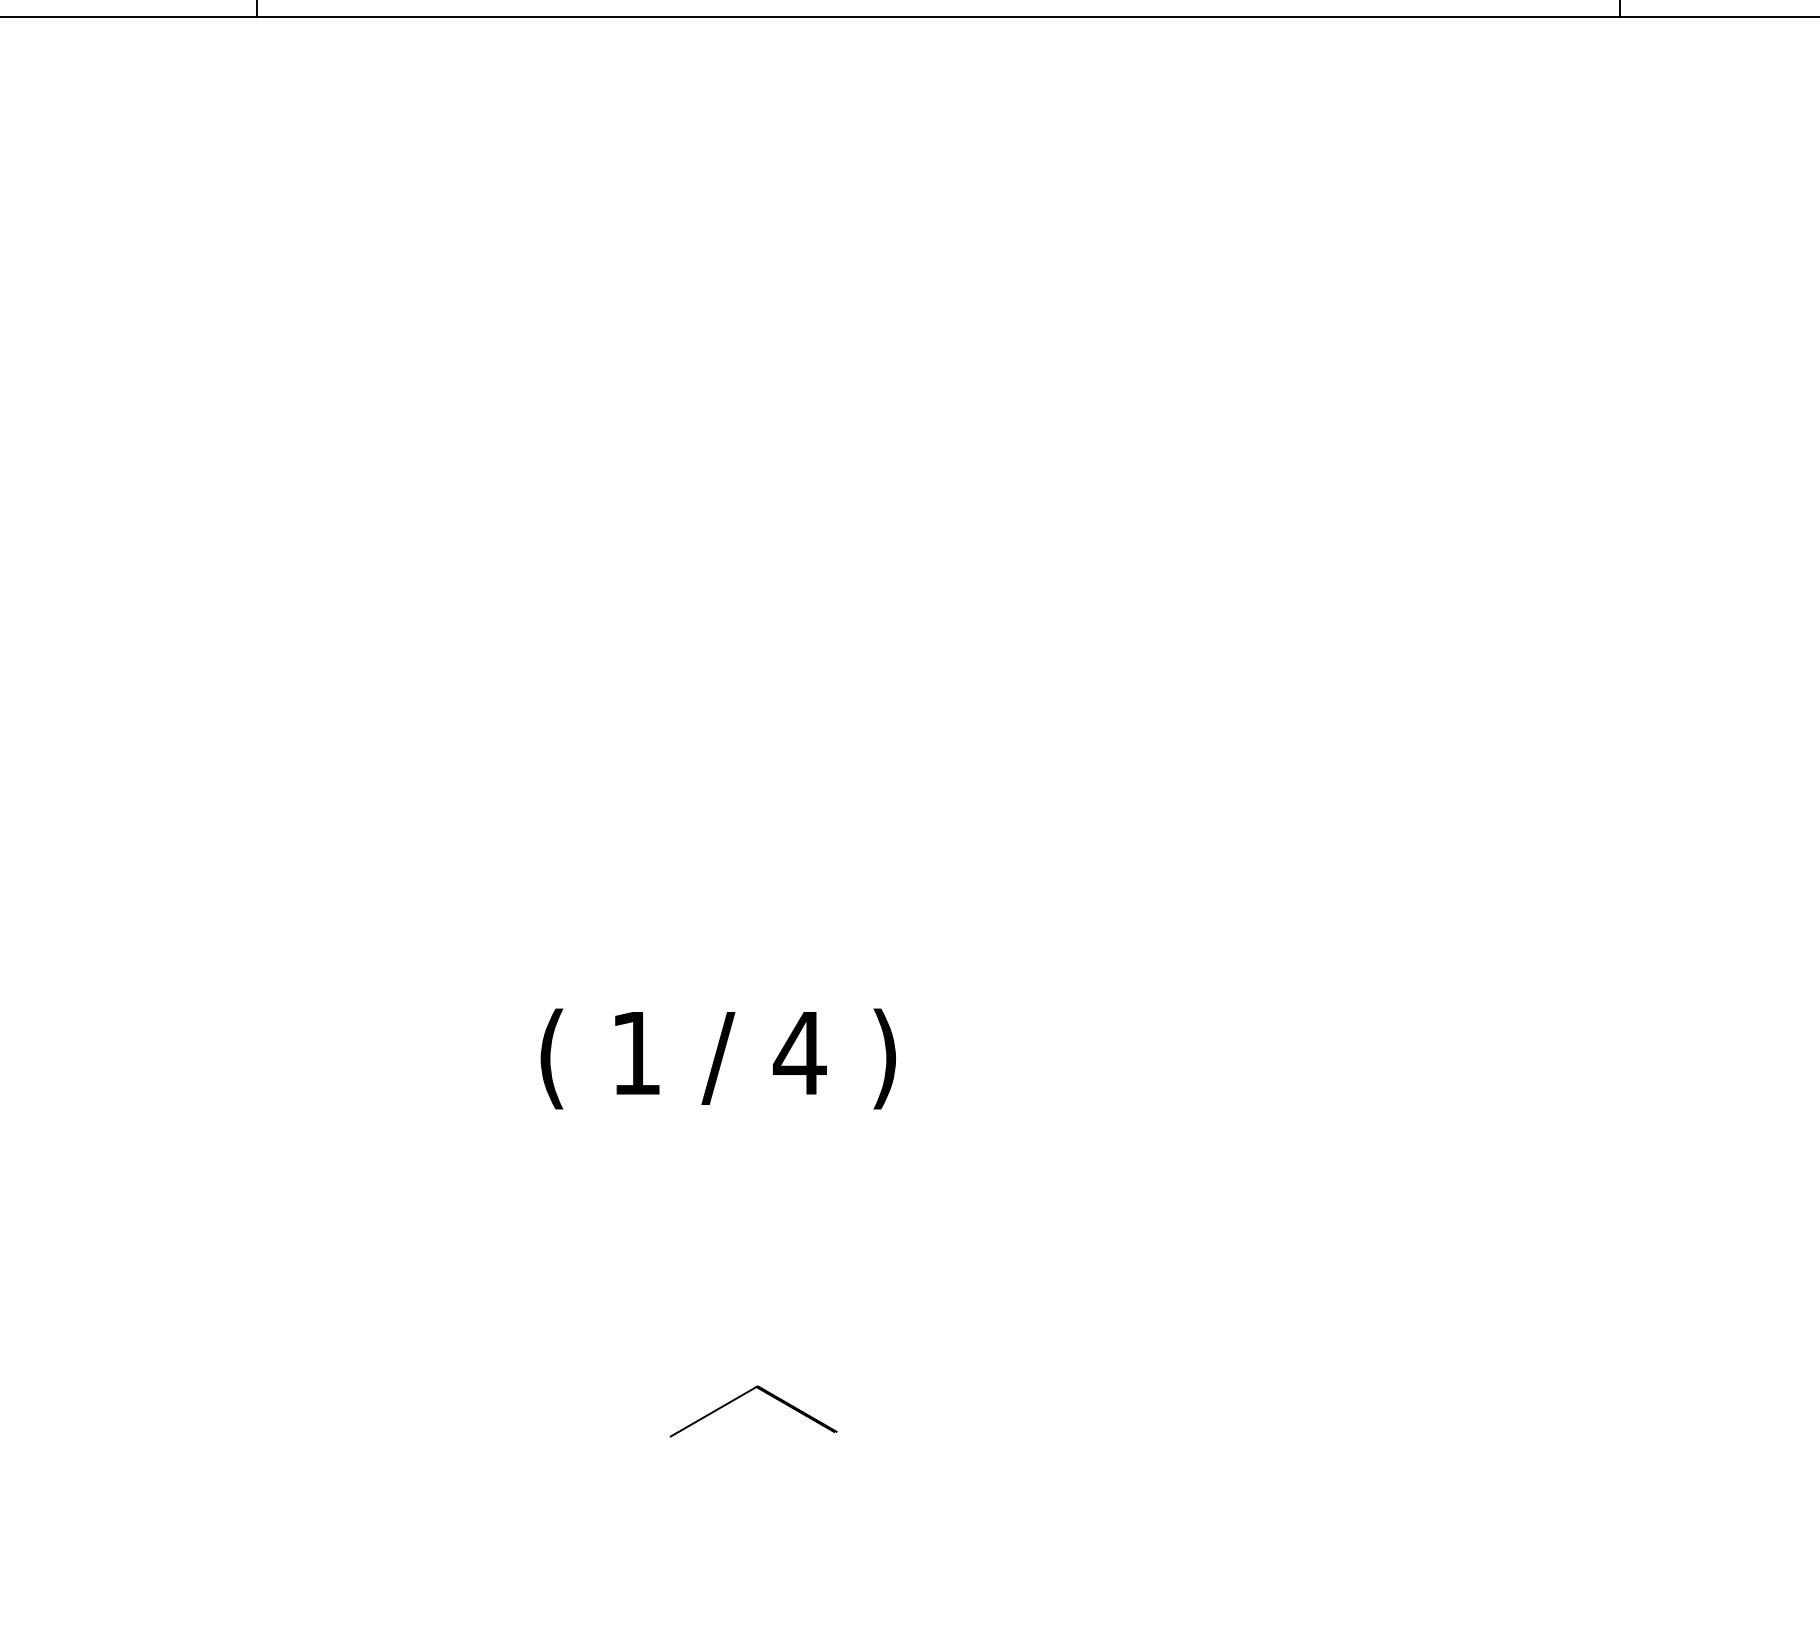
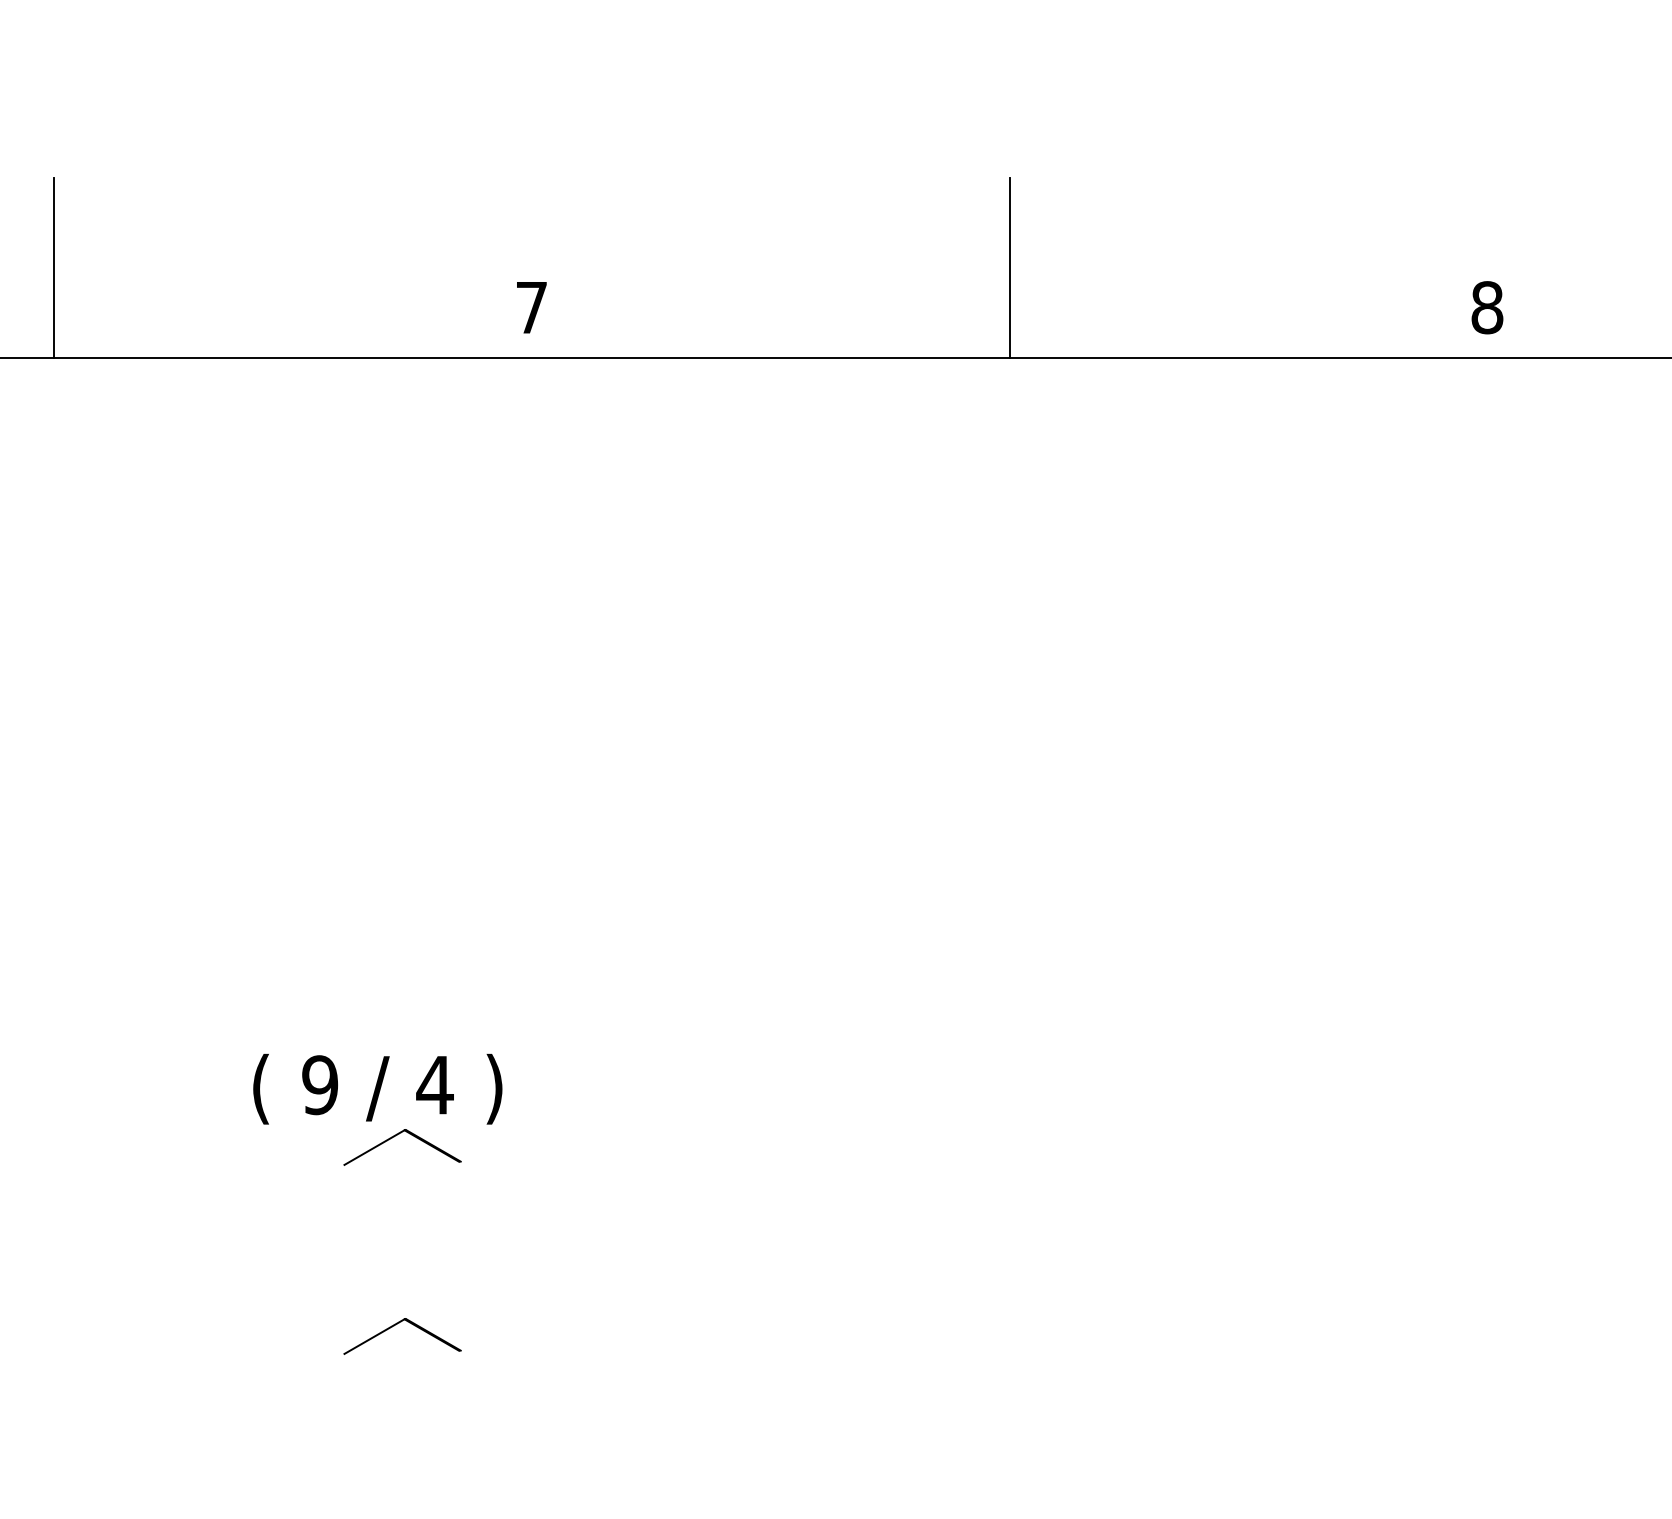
text: (636, 1053) -> (320, 1085), 1 -> 9
part: (742, 1127) -> (394, 1137), added

